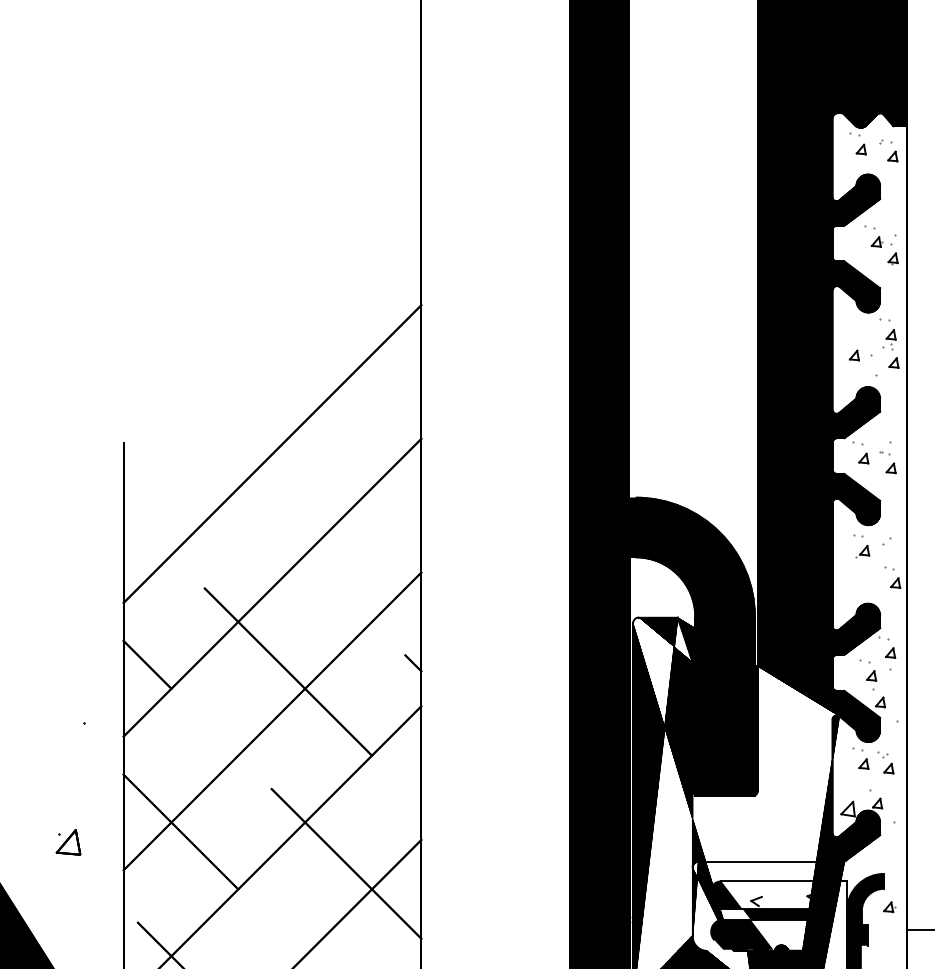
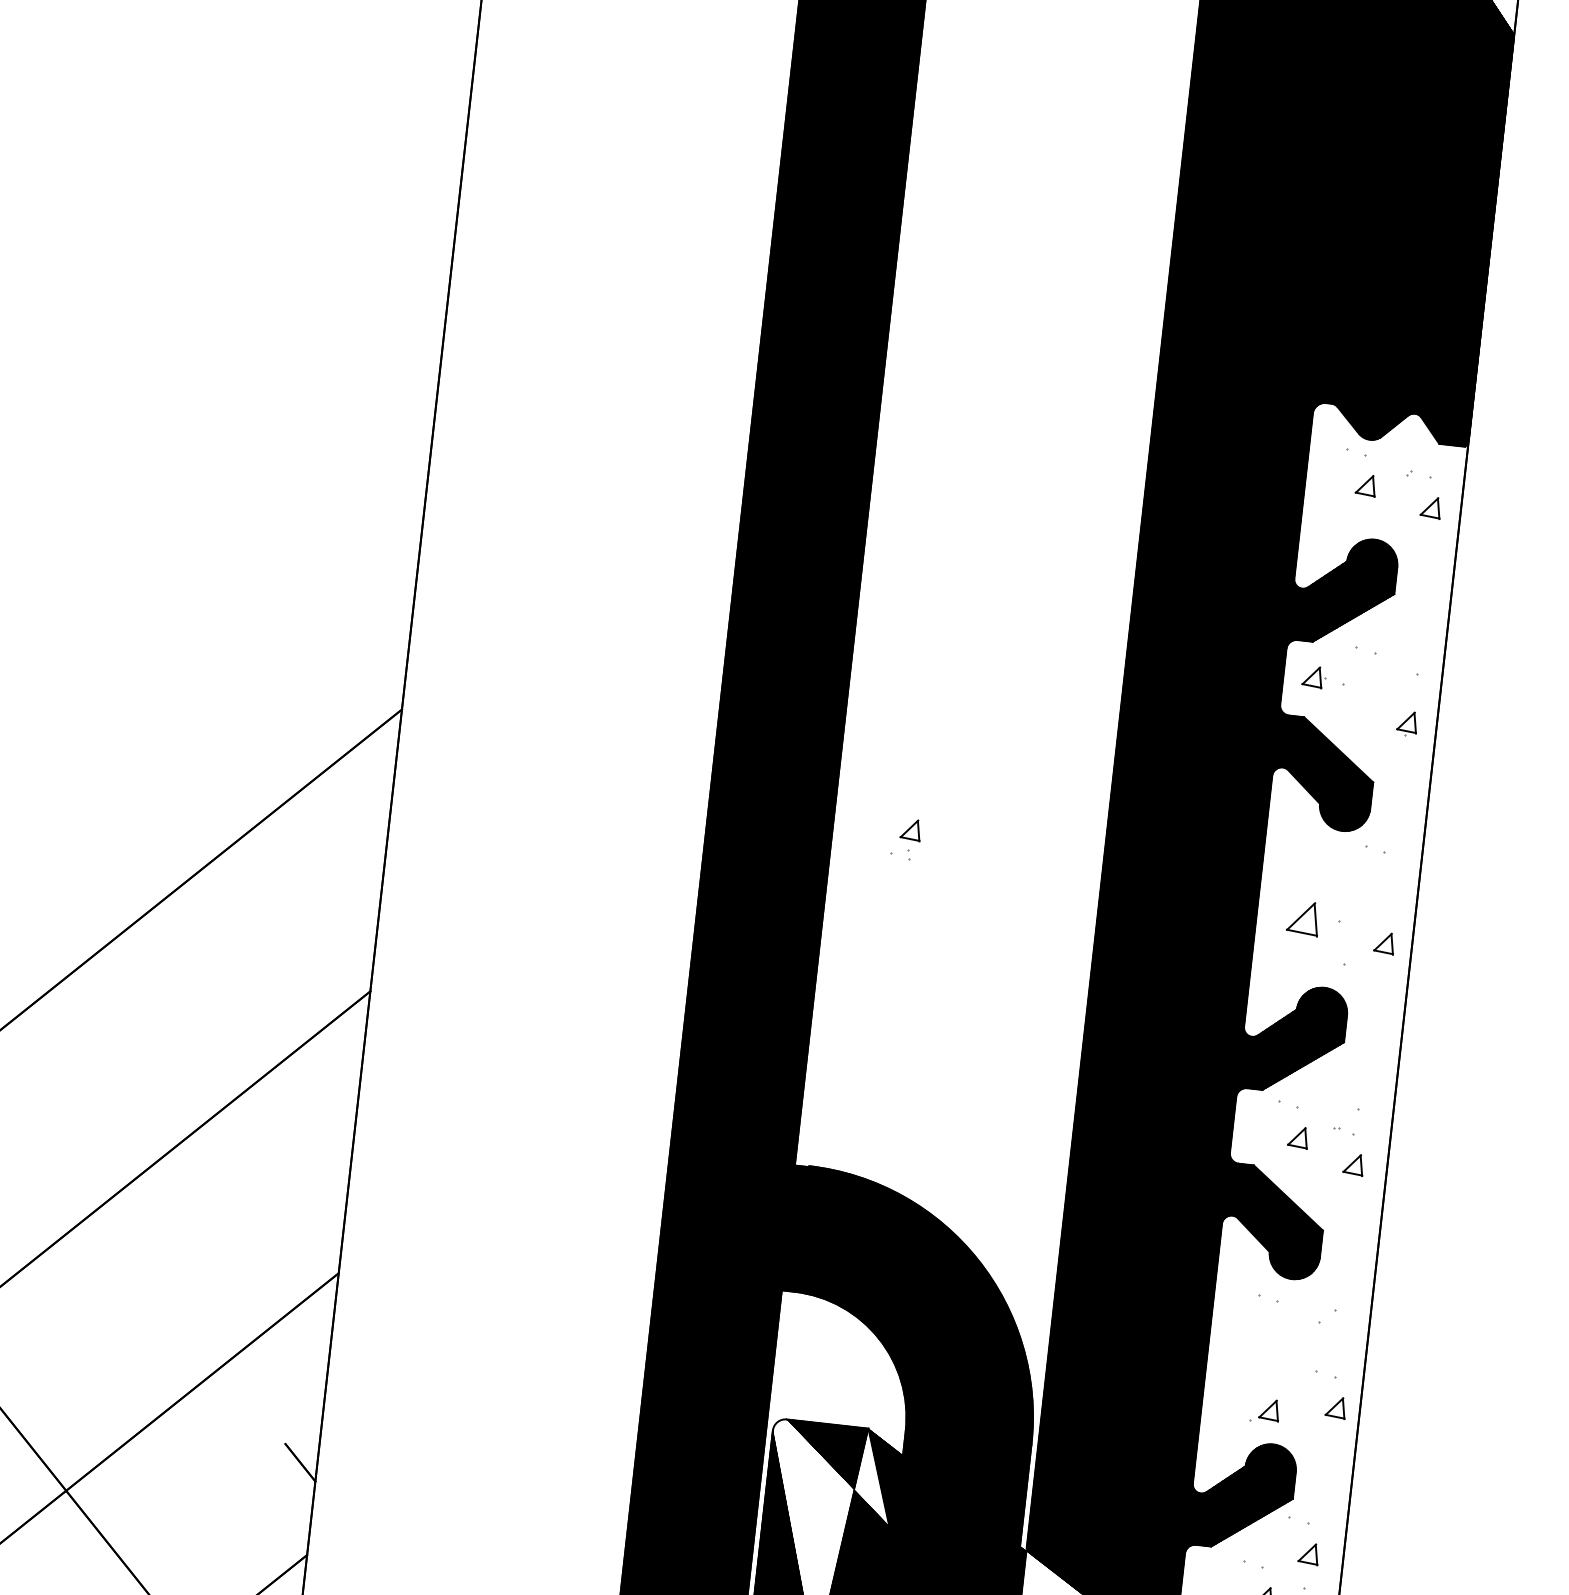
part: (881, 241) -> (1323, 676), moved
part: (889, 339) -> (906, 839), moved
part: (853, 355) -> (1301, 917), size x1.6
part: (862, 551) -> (1264, 1411), moved

